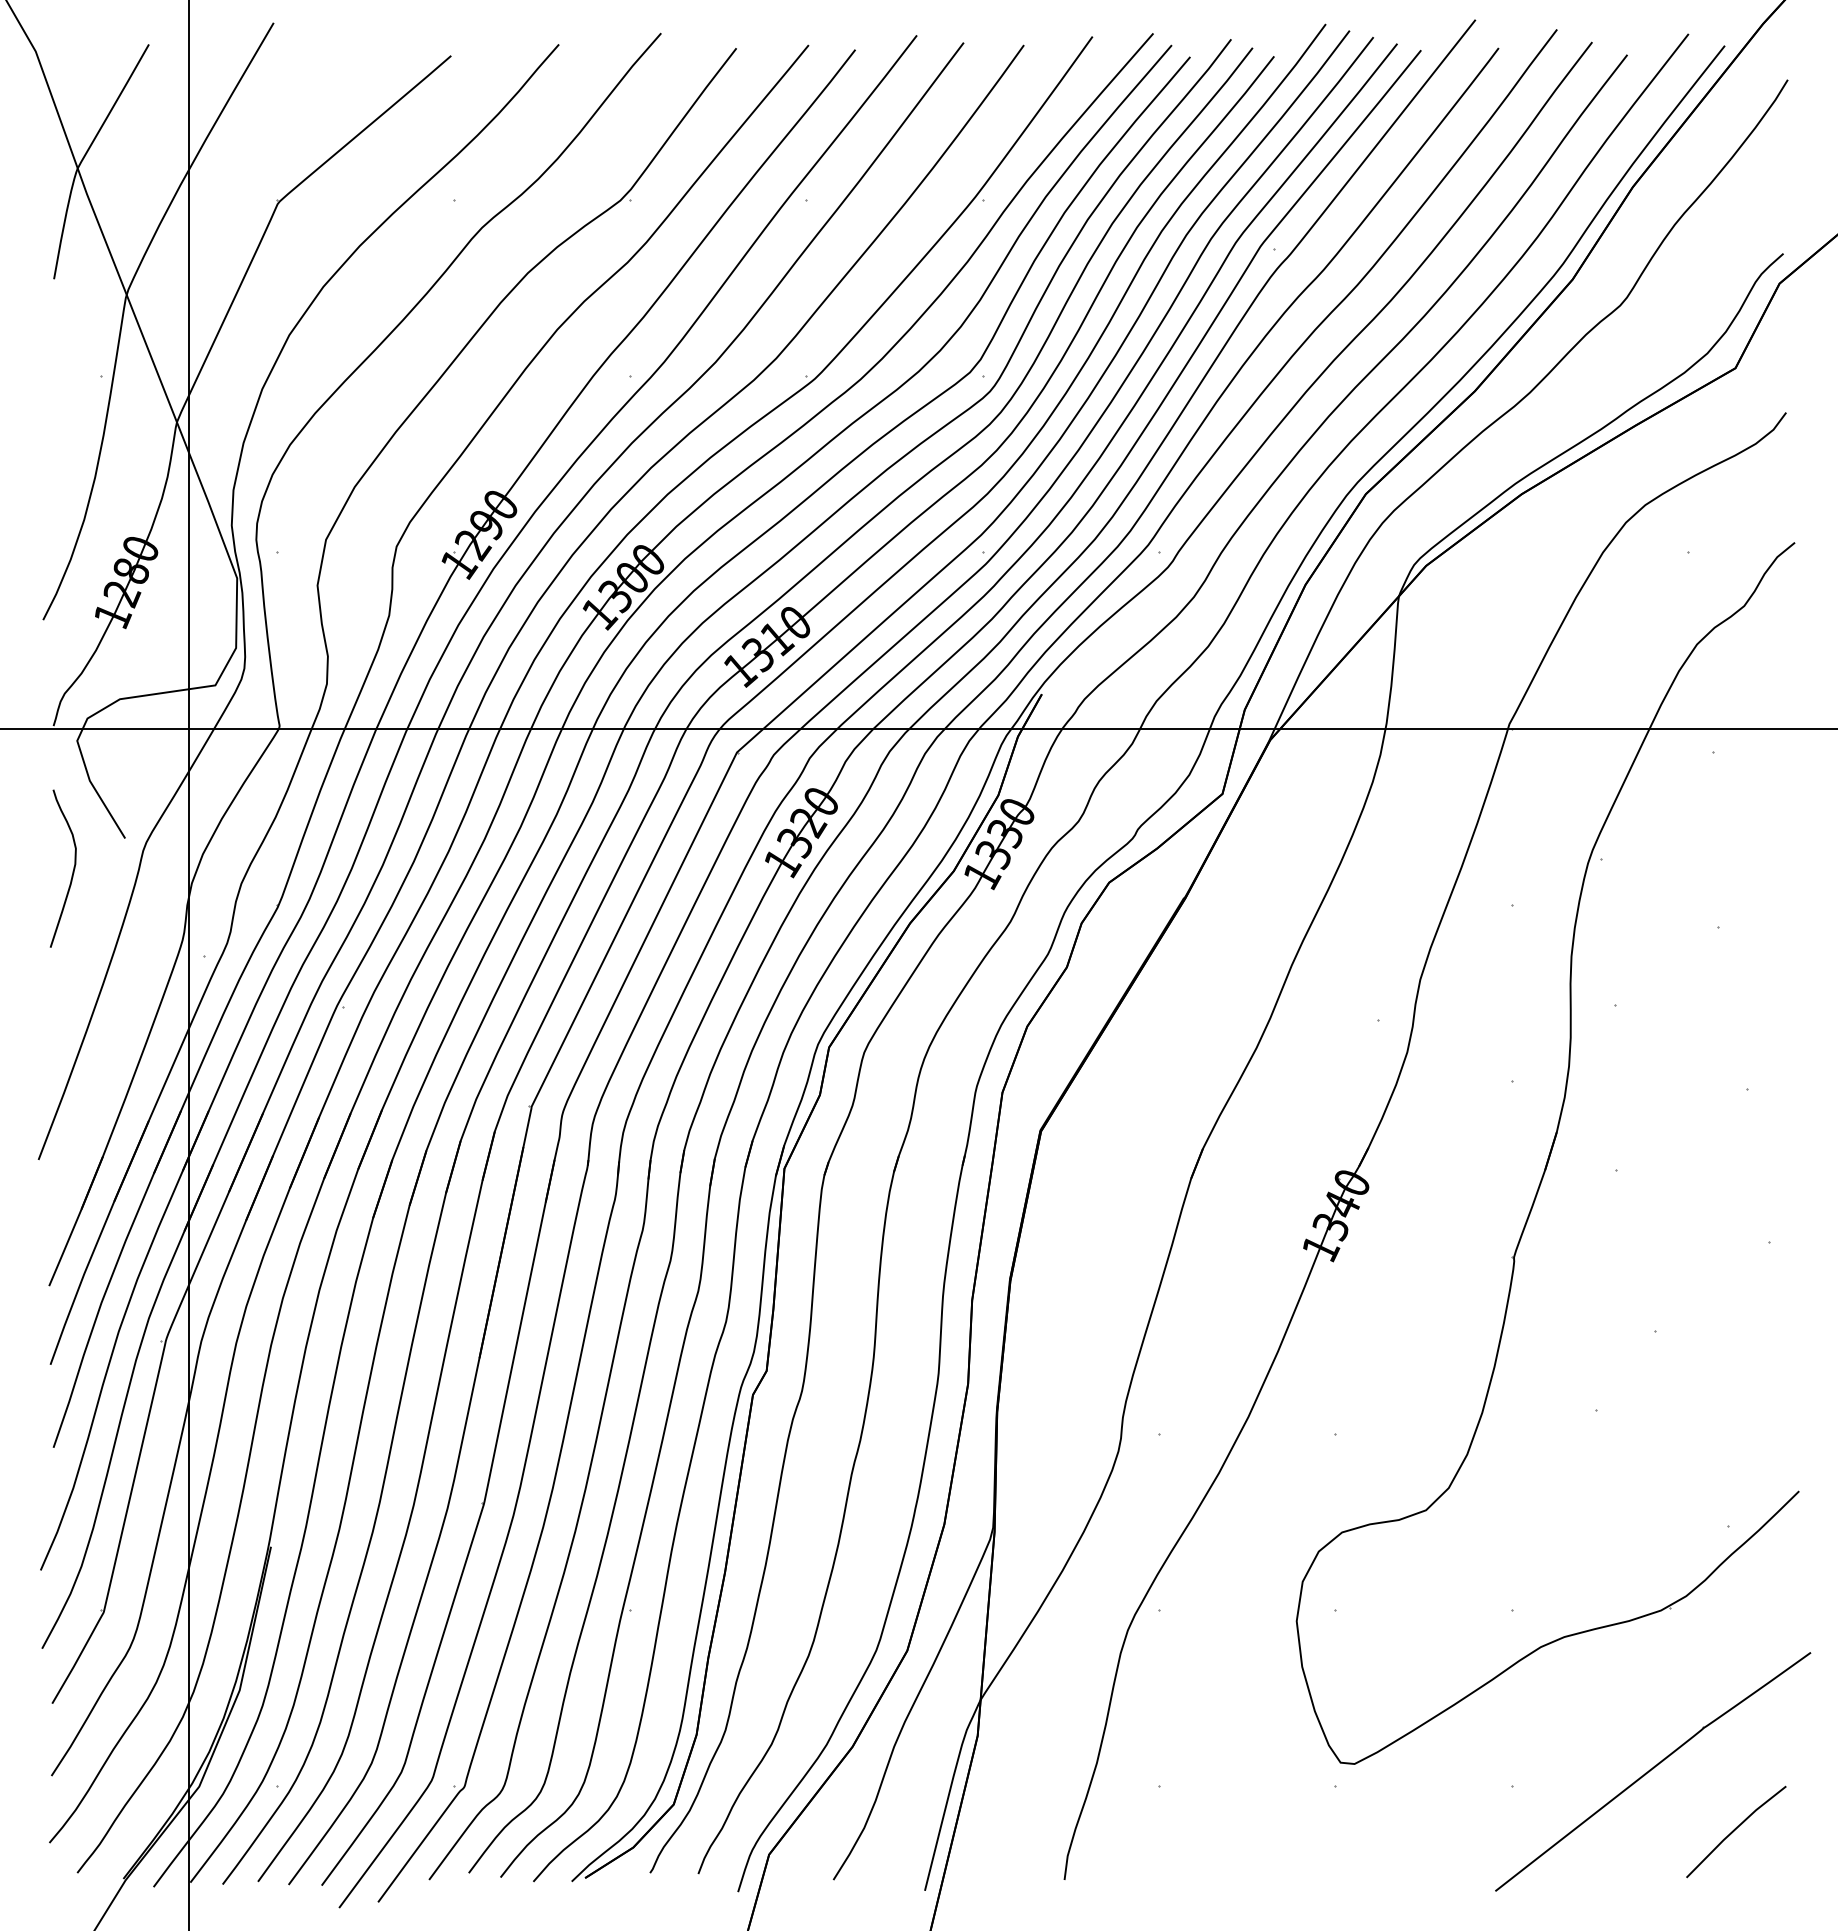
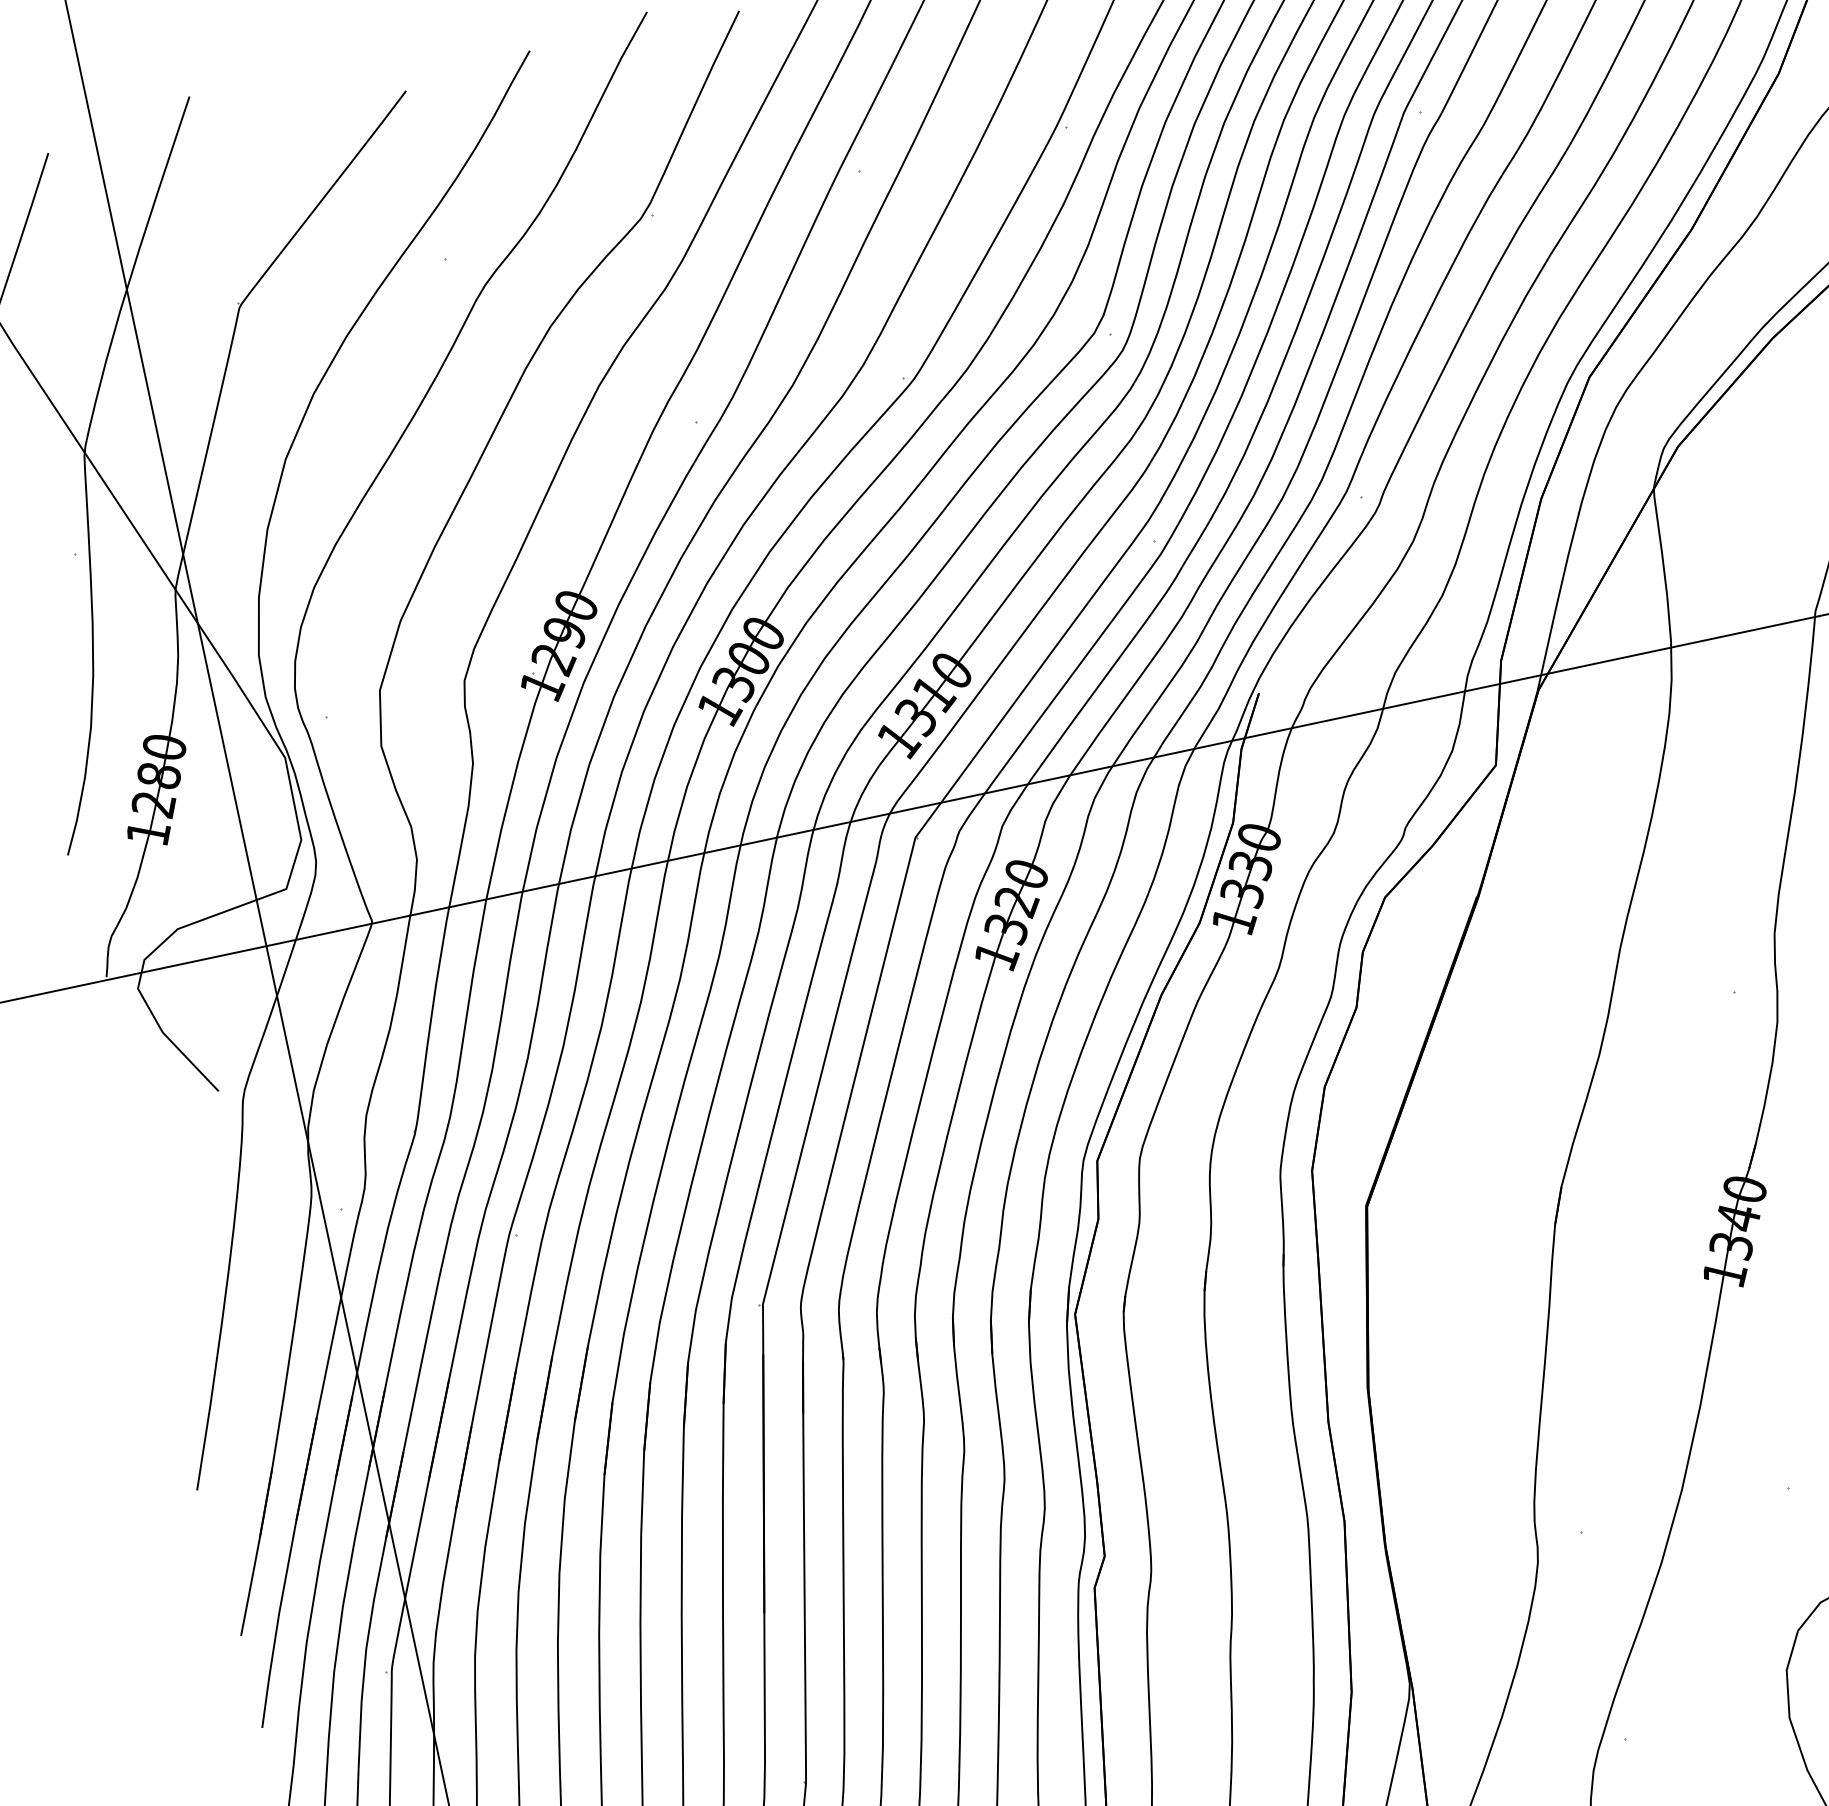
curve: (72, 871) -> (164, 1143), removed

